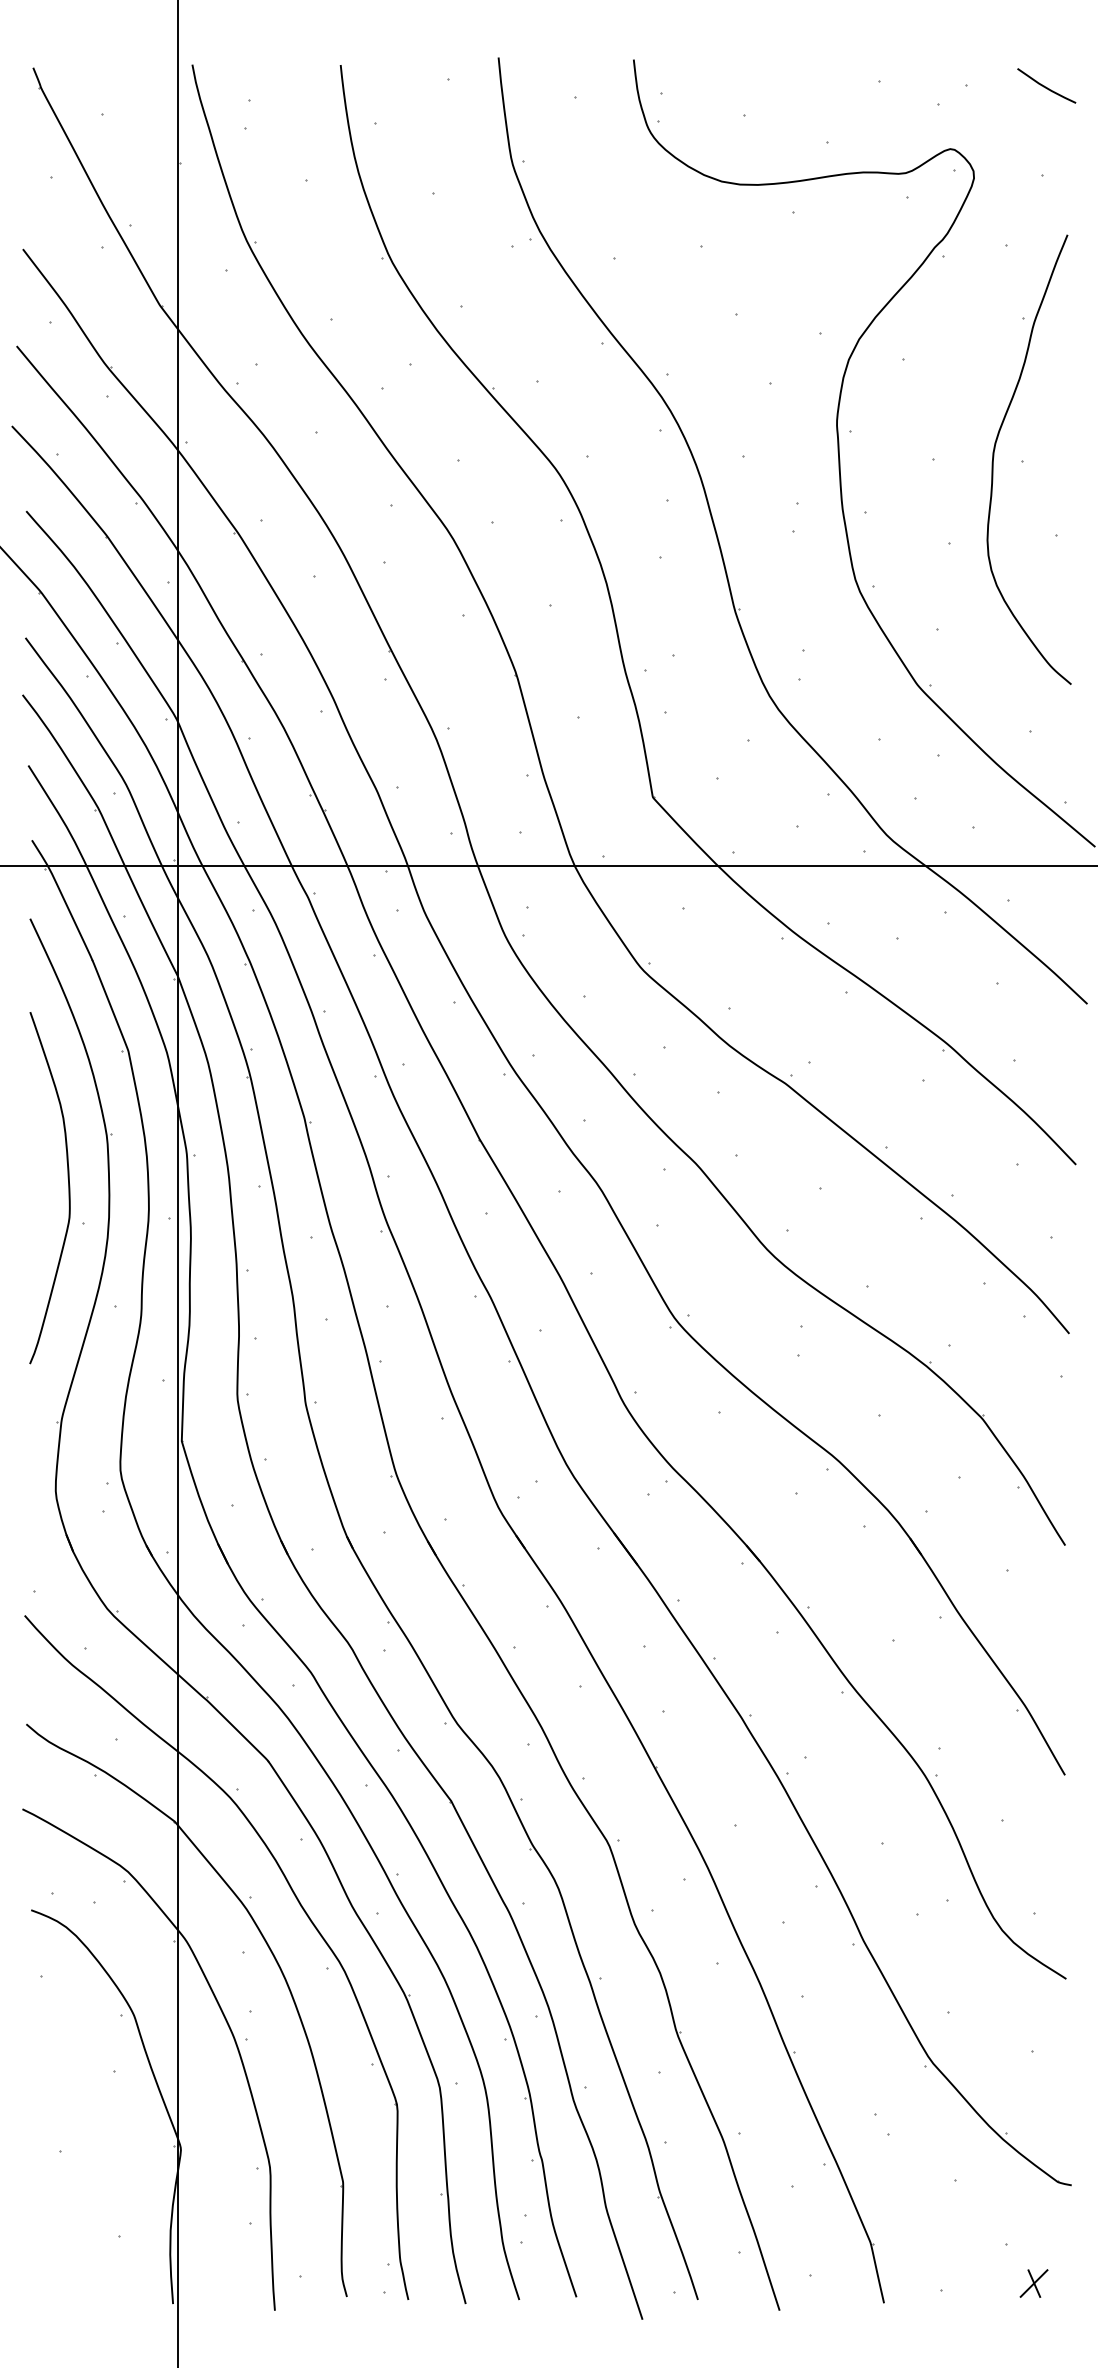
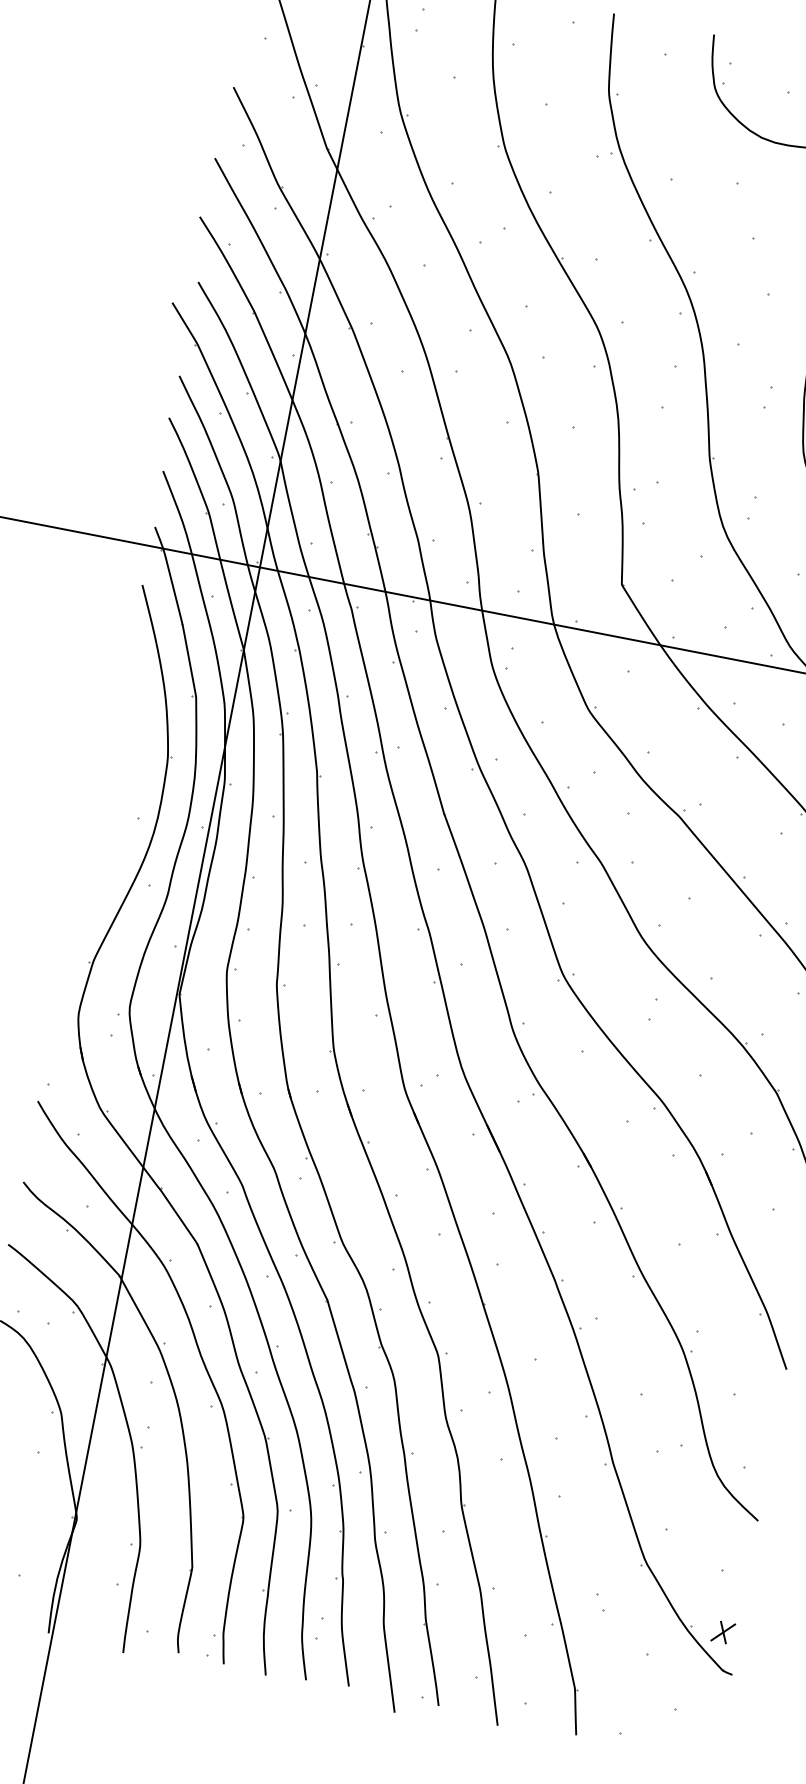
curve: (68, 1188) -> (131, 790), removed
part: (1033, 2283) -> (722, 1632), moved

